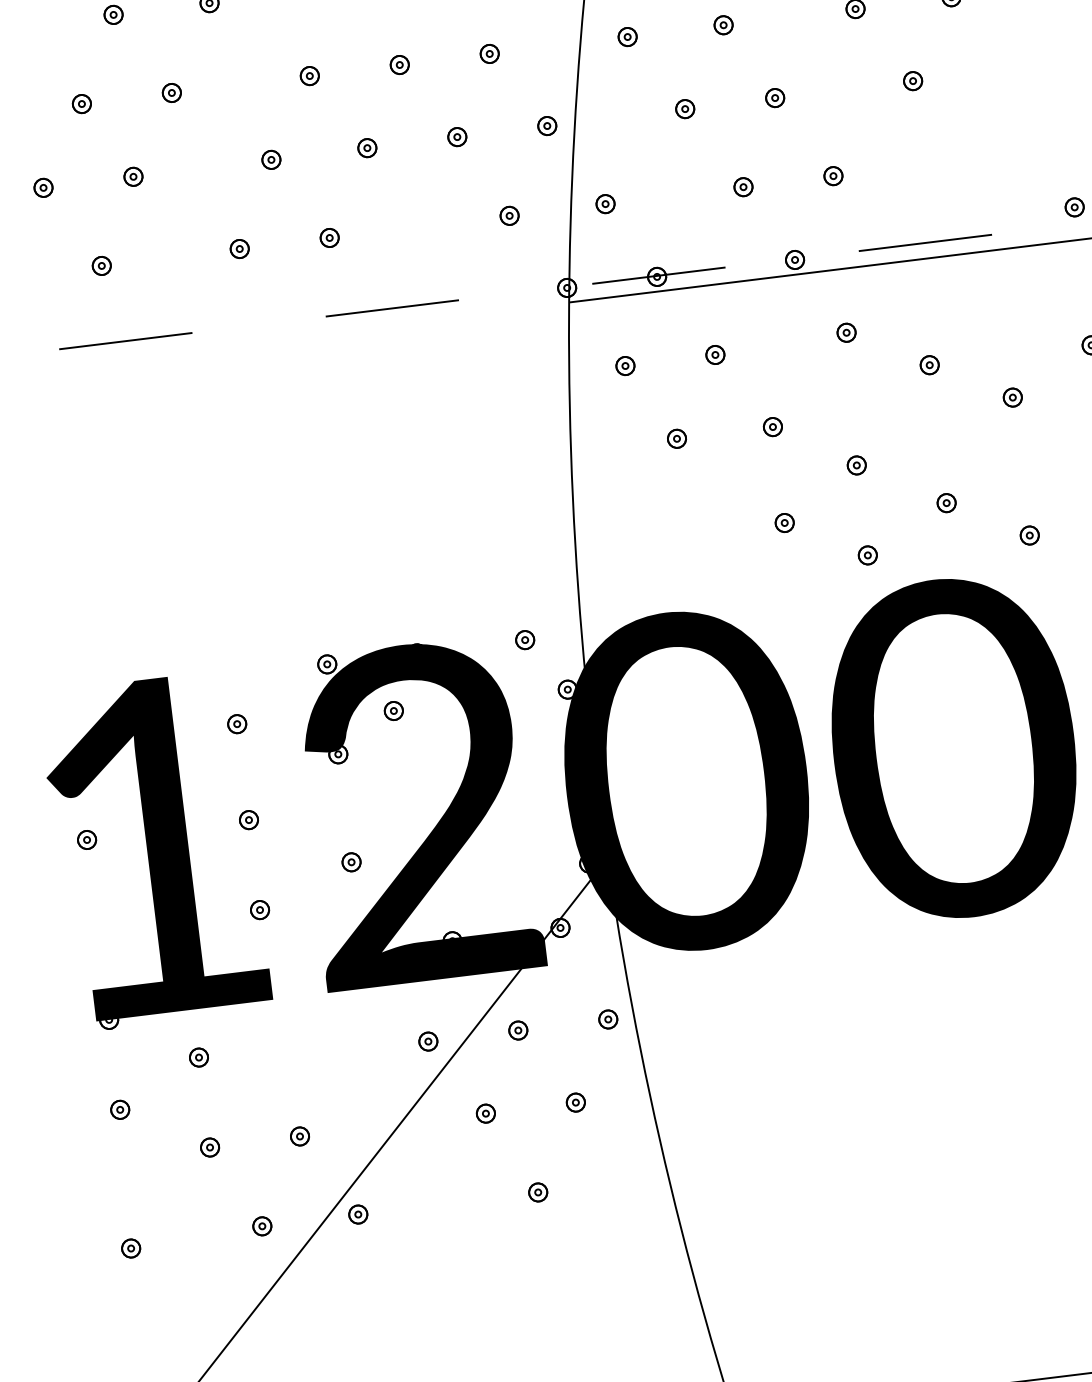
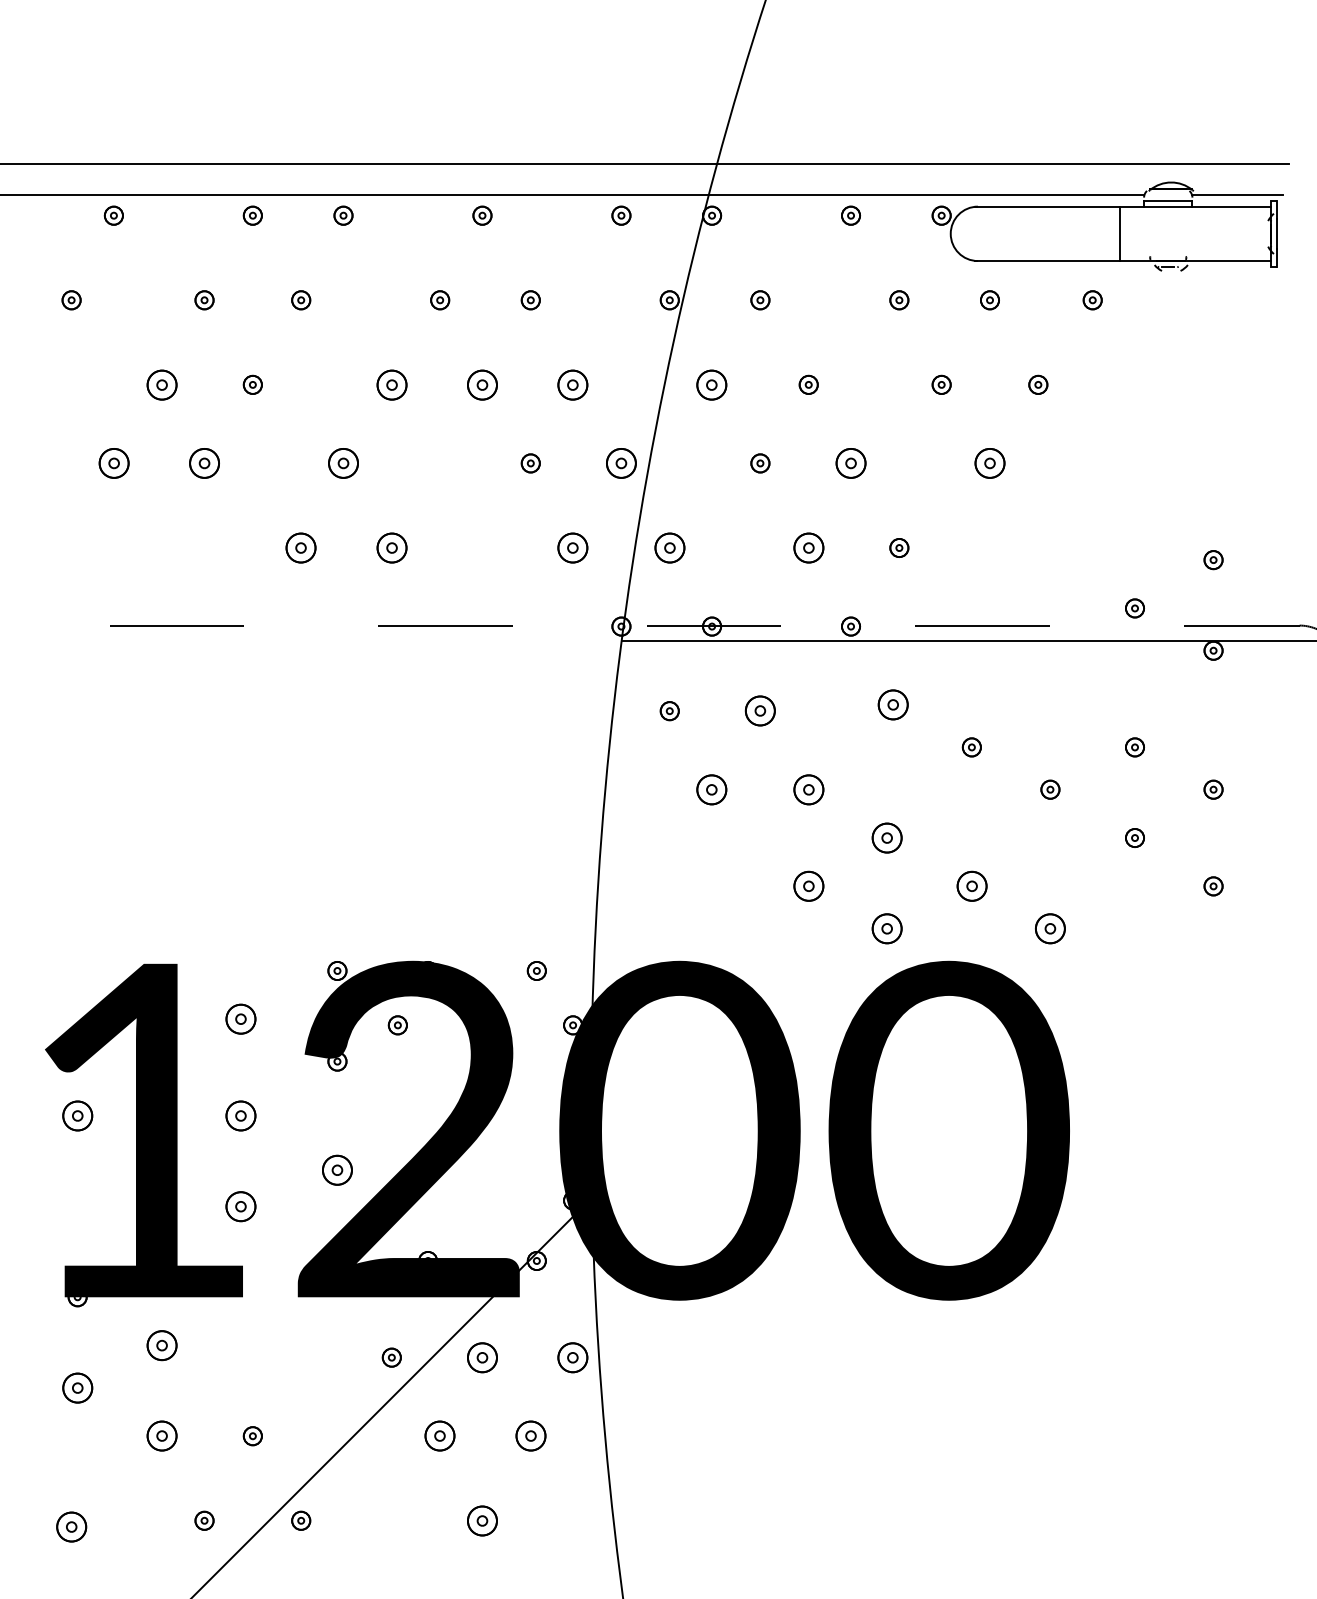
part: (628, 36) -> (712, 384), size x1.6
part: (490, 53) -> (573, 384), size x1.6
part: (399, 64) -> (482, 384), size x1.6
part: (309, 75) -> (391, 384), size x1.6
part: (912, 81) -> (989, 463), size x1.6
part: (774, 98) -> (850, 463), size x1.6
part: (82, 103) -> (162, 384), size x1.6
part: (547, 126) -> (621, 463), size x1.6
part: (367, 148) -> (440, 463), removed
part: (271, 159) -> (343, 463), size x1.6
part: (133, 176) -> (204, 463), size x1.6
part: (743, 186) -> (808, 547), size x1.6
part: (43, 188) -> (113, 463), size x1.6
part: (605, 203) -> (669, 547), size x1.6
part: (509, 215) -> (573, 547), size x1.6
part: (329, 237) -> (391, 547), size x1.6
part: (239, 248) -> (301, 547), size x1.6
part: (102, 265) -> (162, 547), removed
part: (846, 333) -> (893, 705), size x1.6
part: (715, 355) -> (760, 711), size x1.6
part: (772, 426) -> (808, 789), size x1.6
part: (677, 438) -> (712, 789), size x1.6
part: (856, 464) -> (887, 837), size x1.6
part: (946, 503) -> (971, 886), size x1.6
part: (784, 523) -> (808, 886), size x1.6
part: (1029, 535) -> (1050, 928), size x1.6
part: (868, 555) -> (887, 928), size x1.6
part: (236, 724) -> (240, 1019), size x1.6
part: (248, 819) -> (240, 1115), size x1.6
part: (86, 839) -> (77, 1115), size x1.6
part: (351, 862) -> (337, 1170), size x1.6
part: (259, 909) -> (240, 1206), size x1.6
part: (608, 1019) -> (573, 1357), size x1.6
part: (518, 1030) -> (482, 1357), size x1.6
part: (199, 1057) -> (162, 1345), size x1.6
part: (575, 1102) -> (530, 1436), size x1.6
part: (120, 1109) -> (77, 1387), size x1.6
part: (486, 1113) -> (440, 1436), size x1.6
part: (210, 1147) -> (162, 1436), size x1.6
part: (538, 1192) -> (482, 1520), size x1.6
part: (130, 1248) -> (71, 1526), size x1.6

